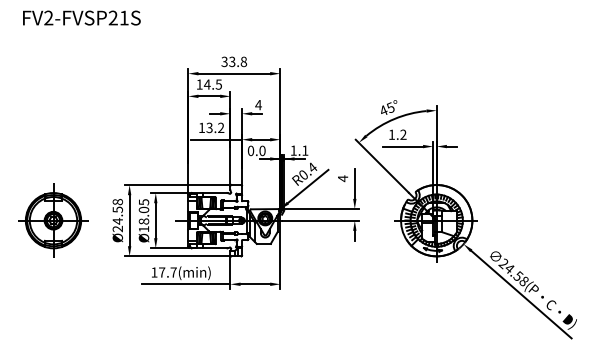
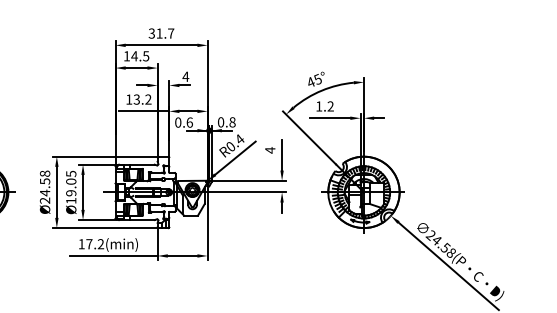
text: (238, 61) -> (165, 33), 33.8 -> 31.7
text: (262, 150) -> (189, 122), 0.0 -> 0.6
text: (299, 150) -> (226, 122), 1.1 -> 0.8
text: (144, 221) -> (71, 193), Ø18.05 -> Ø19.05
text: (173, 272) -> (100, 244), 17.7(min) -> 17.2(min)

